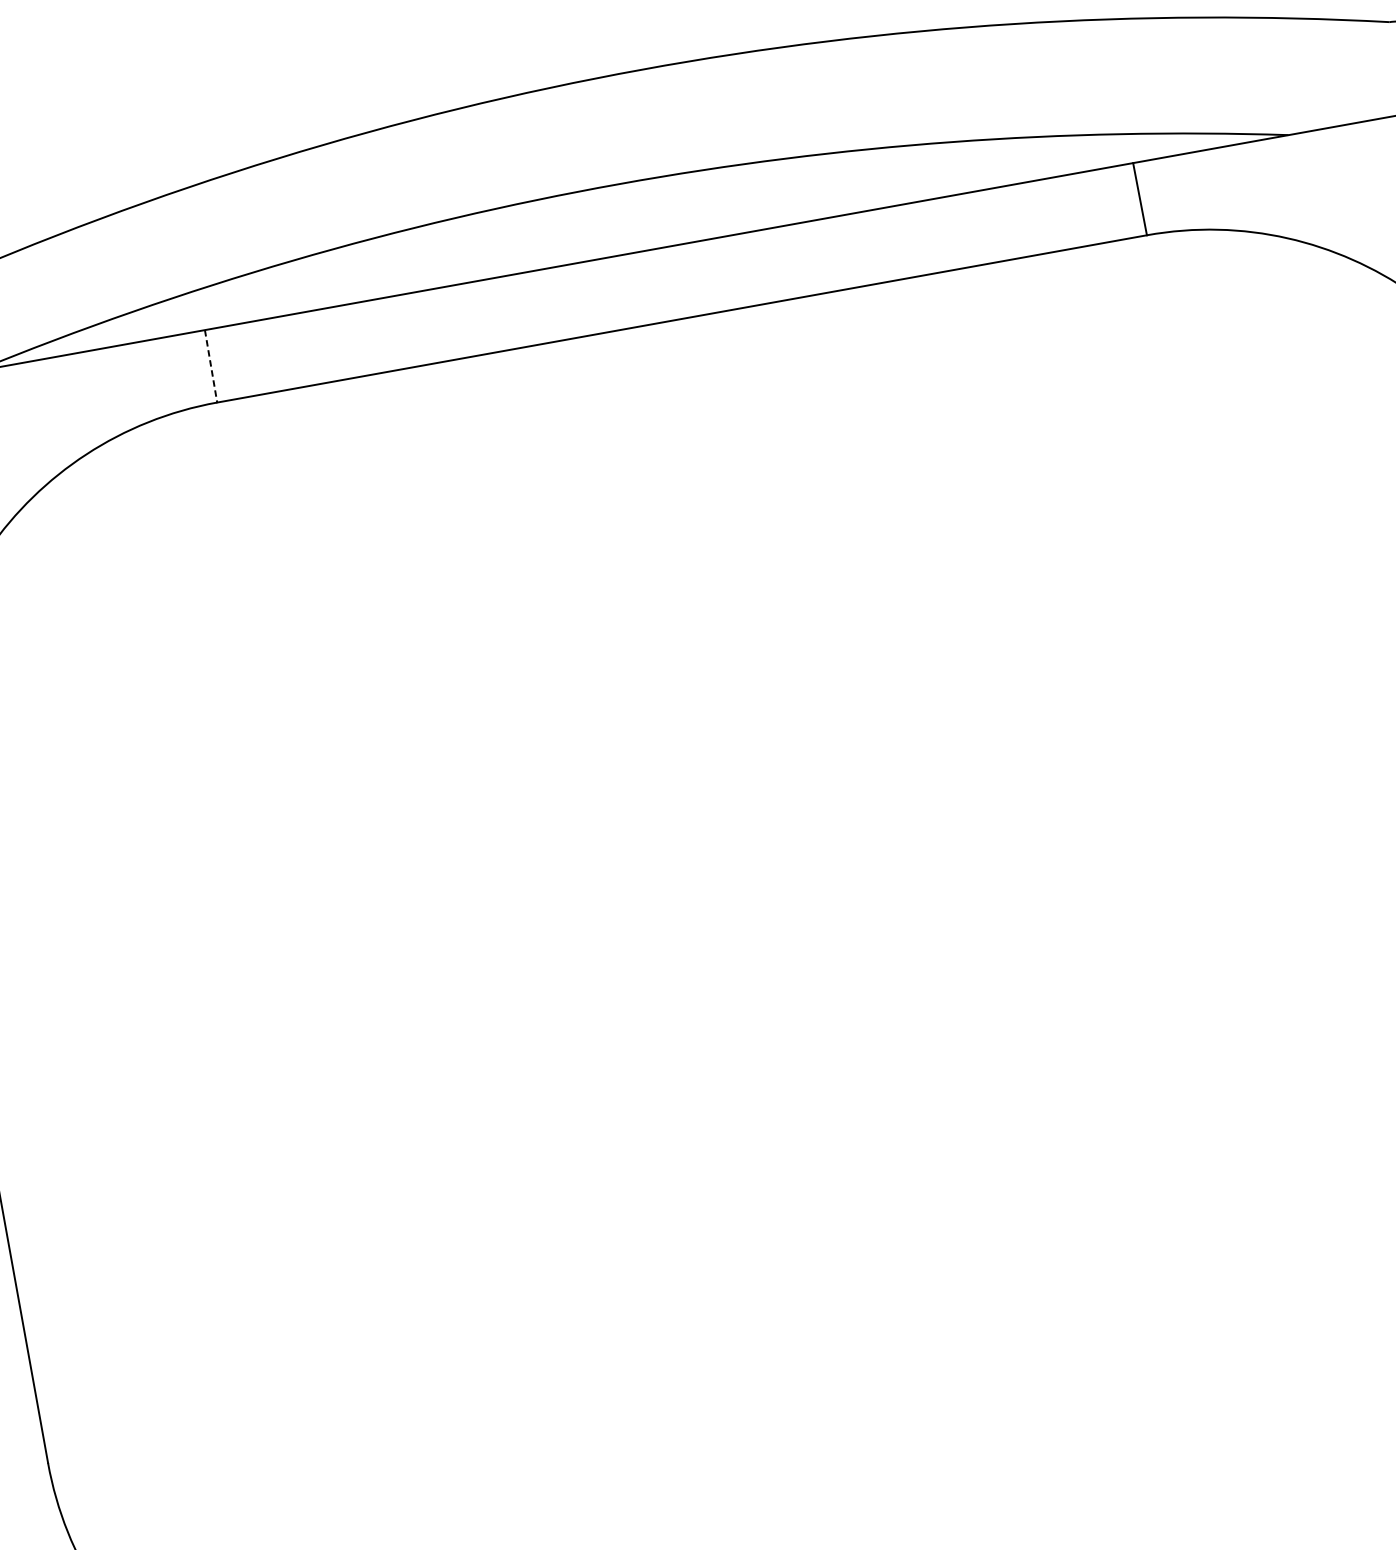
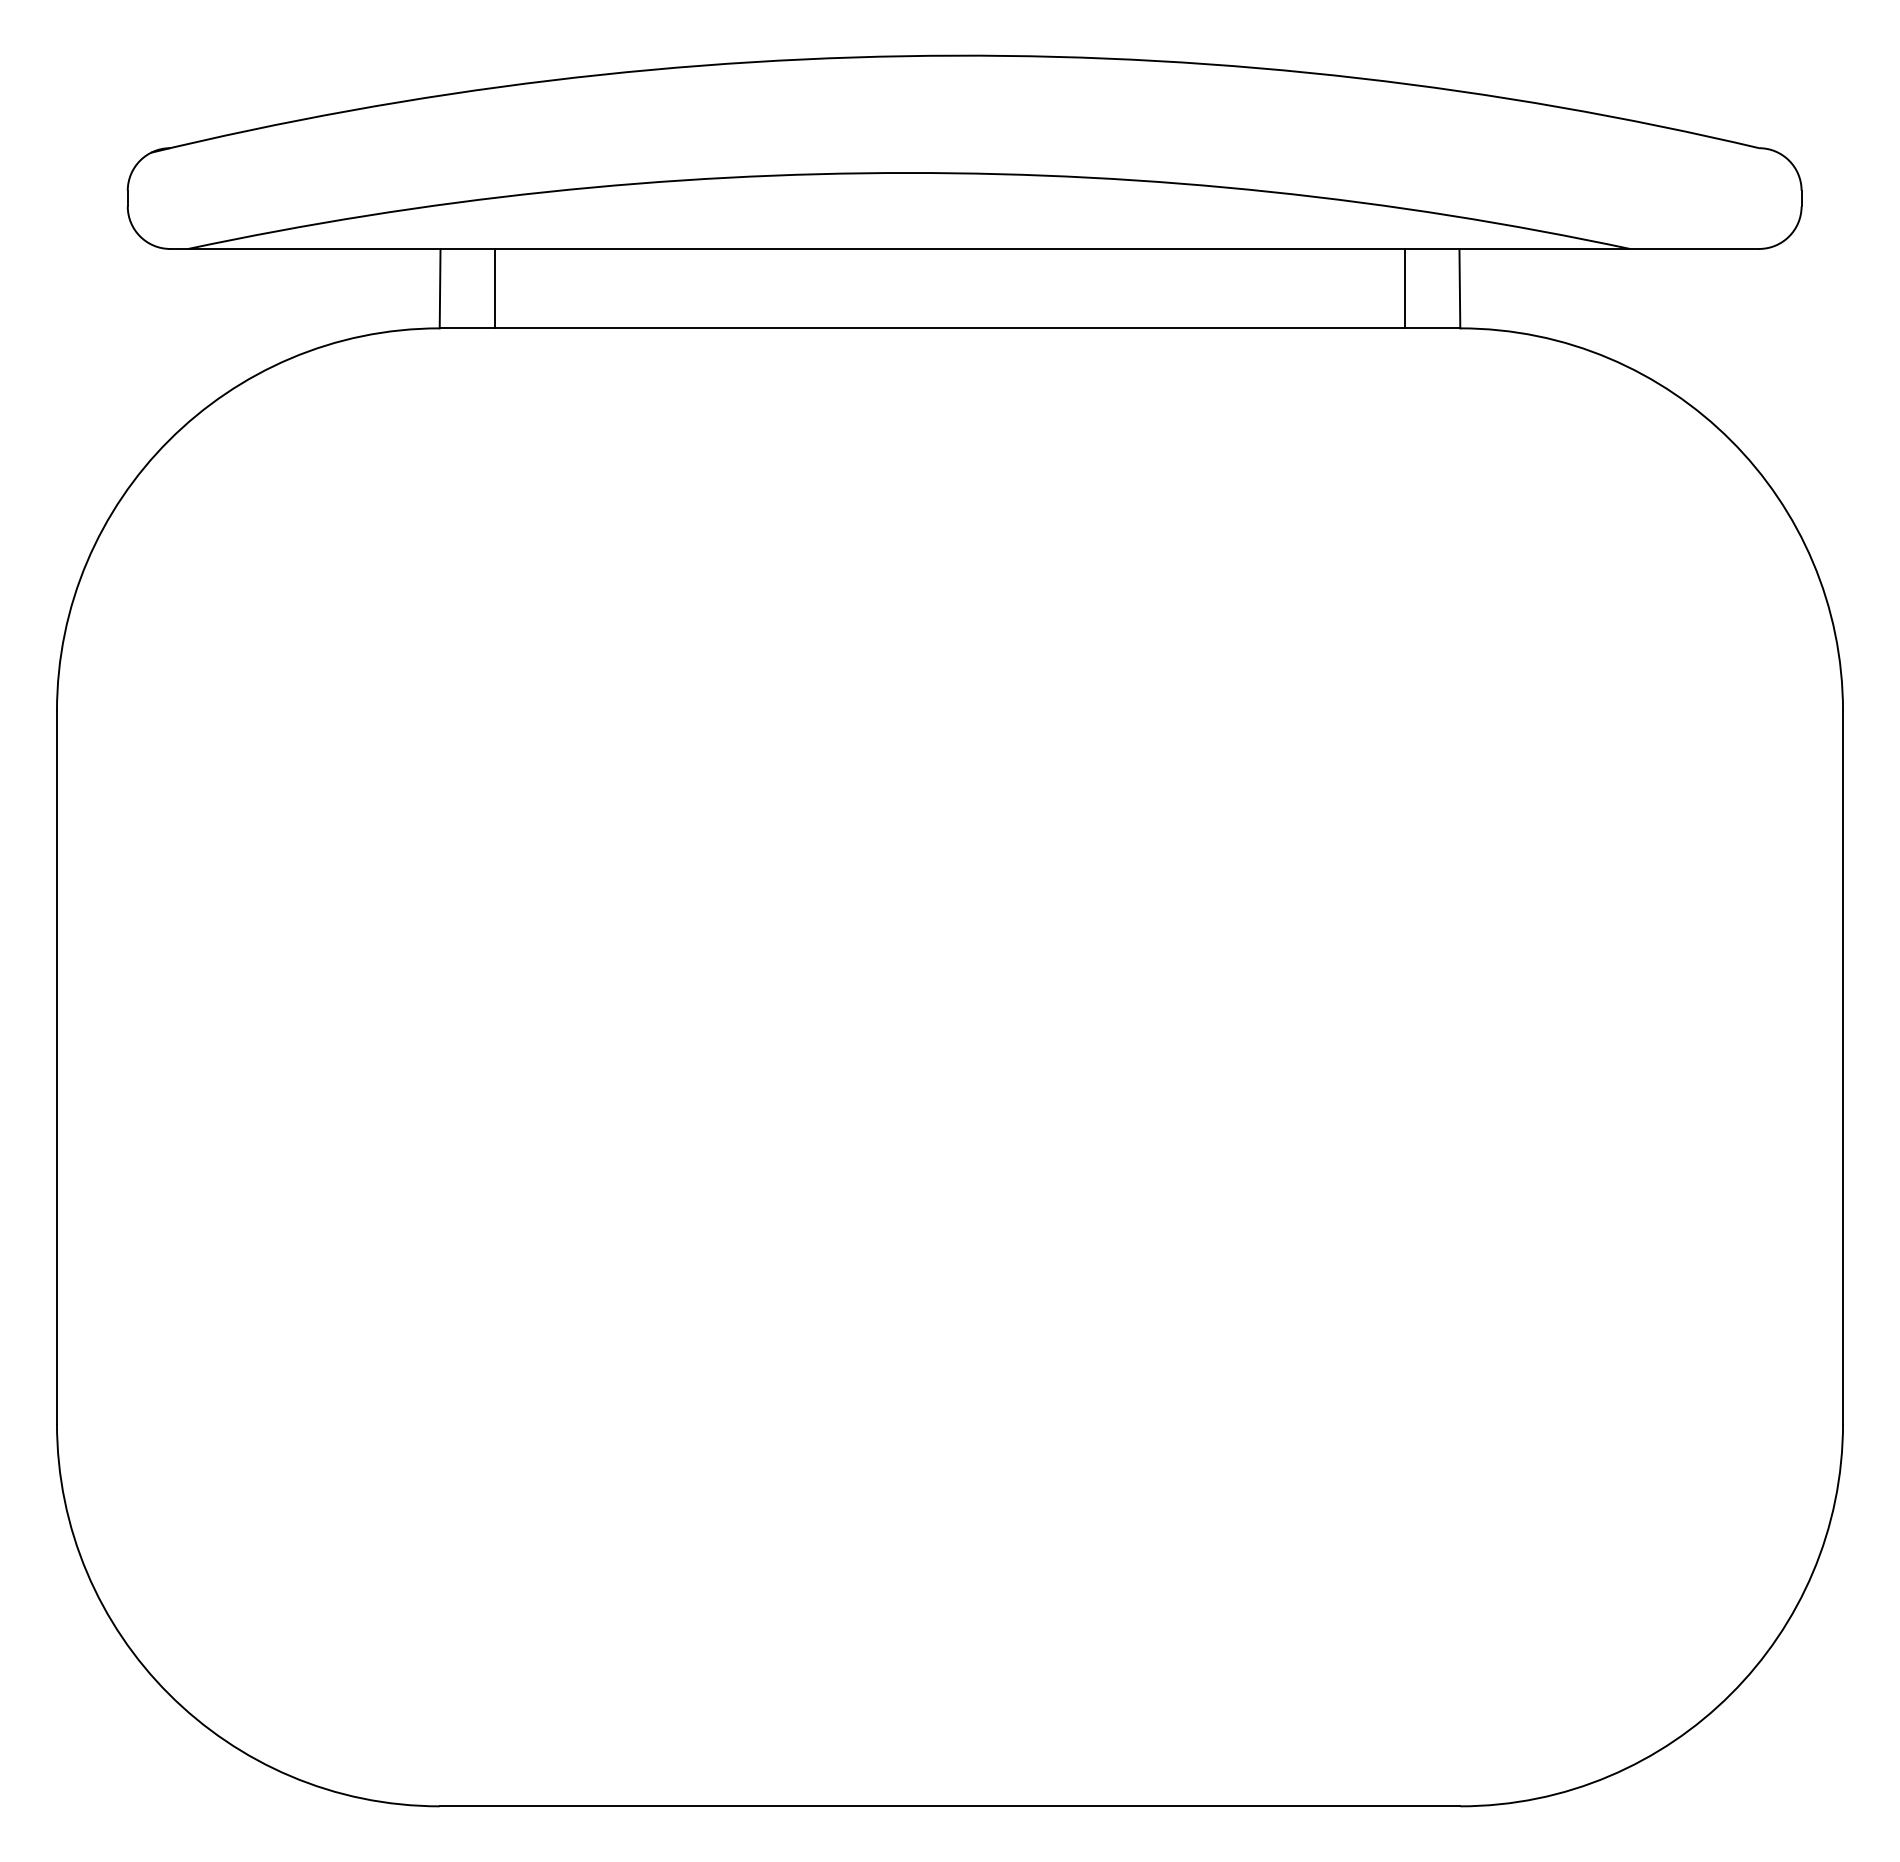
line: (1090, 207) -> (1405, 288), added
line: (260, 357) -> (494, 288), added
line: (211, 366) -> (440, 288), dashed -> solid

